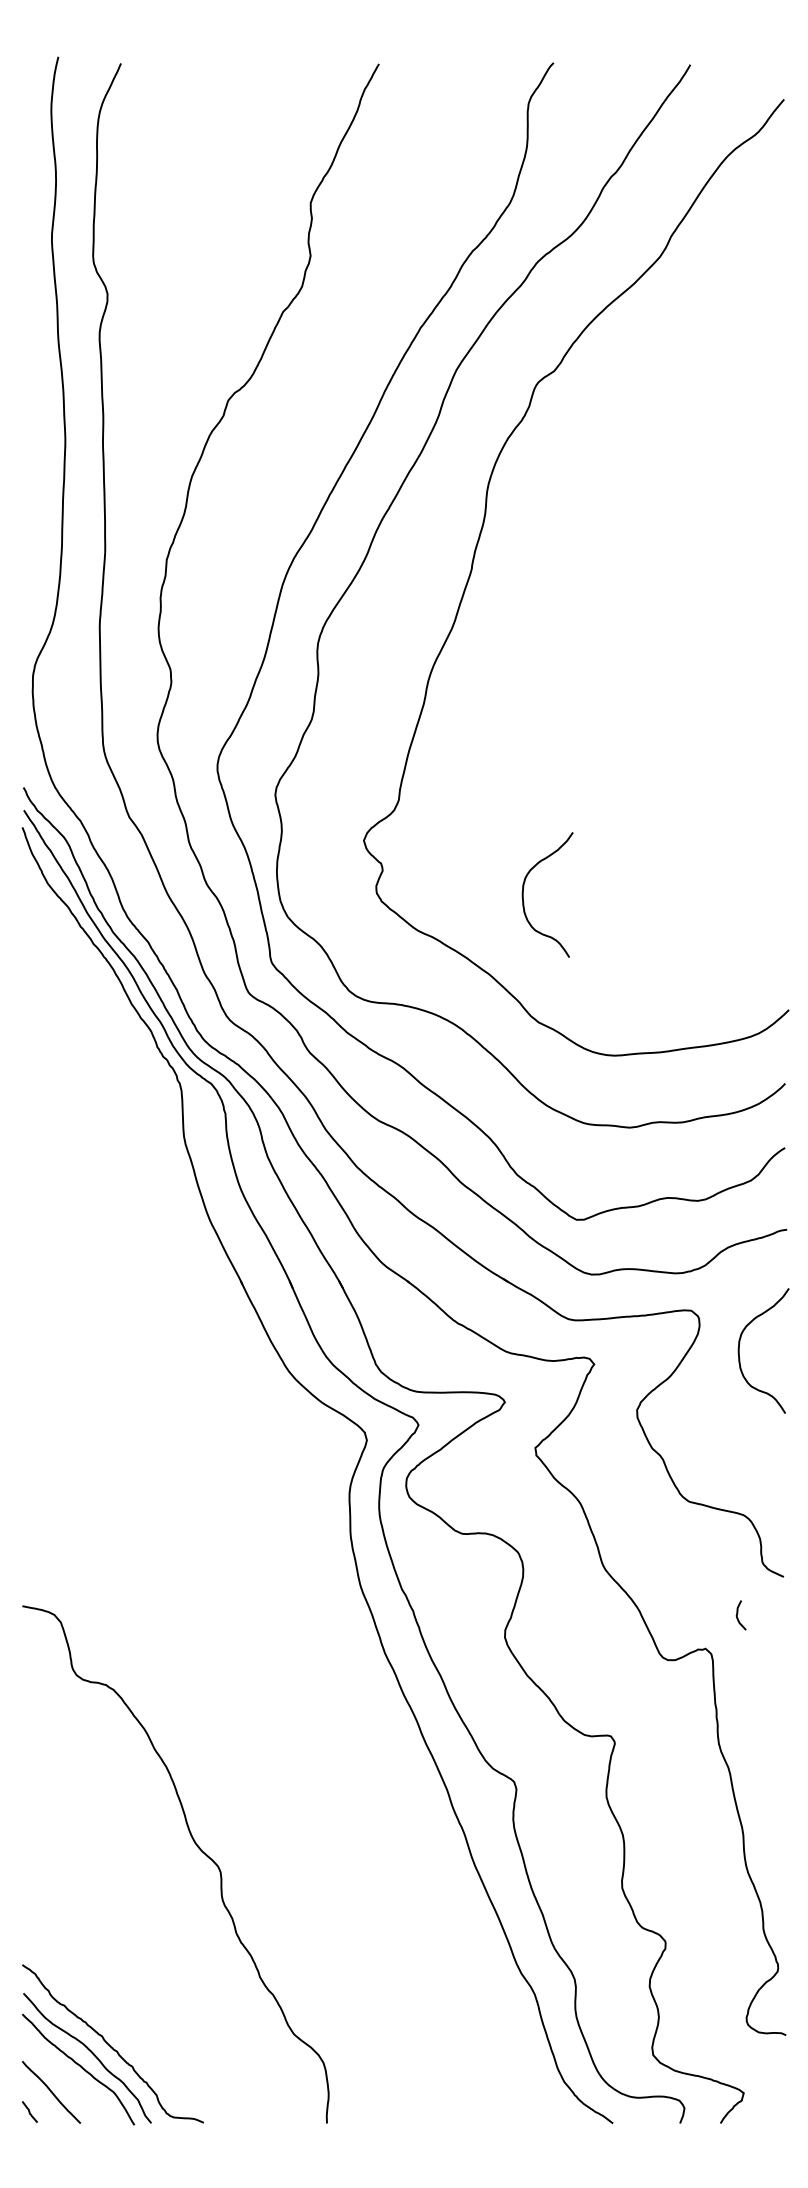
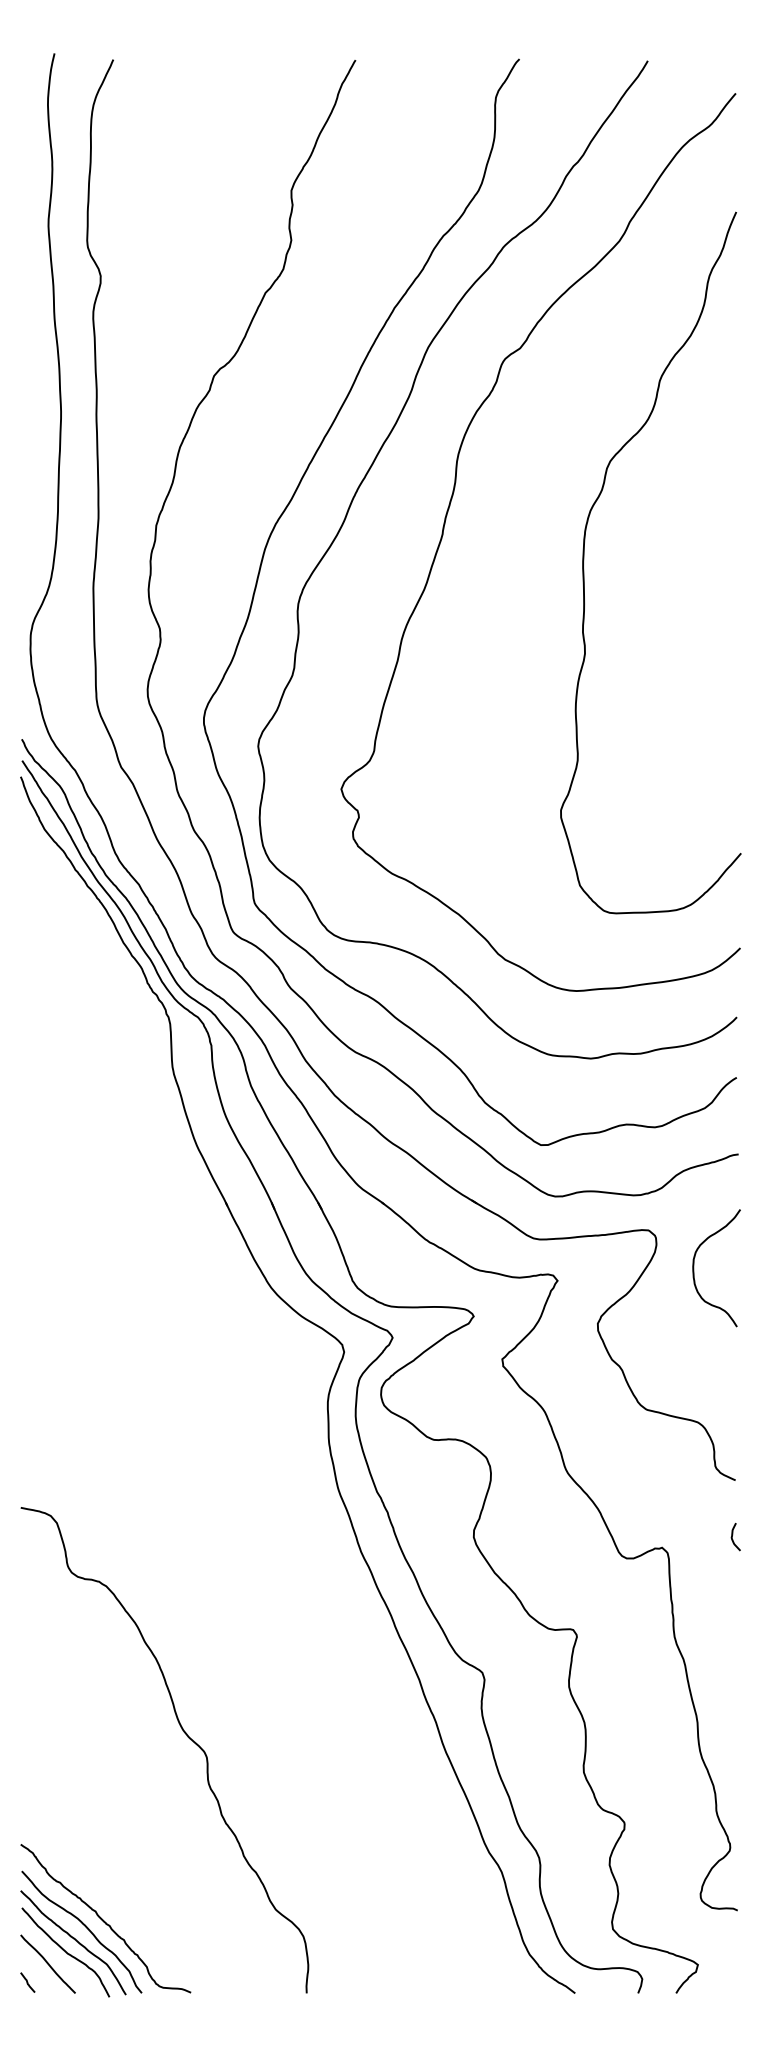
curve: (622, 599) -> (584, 562), added
curve: (523, 894) -> (491, 839), removed
curve: (738, 1613) -> (733, 1535), moved
curve: (70, 2079) -> (65, 1952), added

